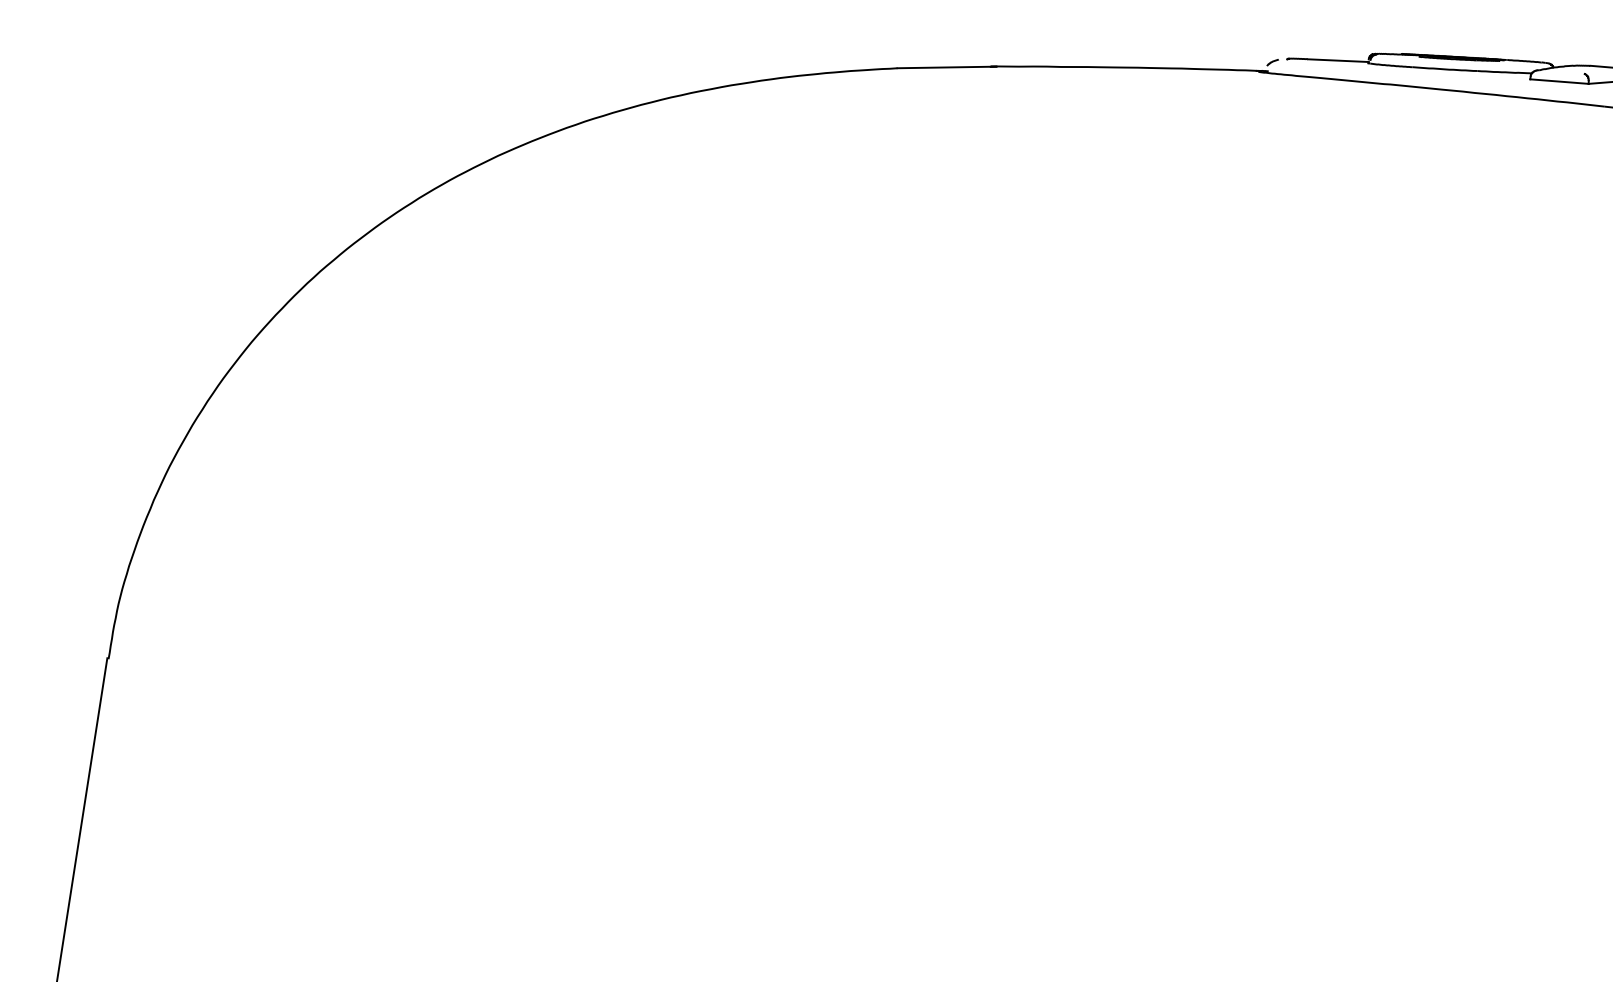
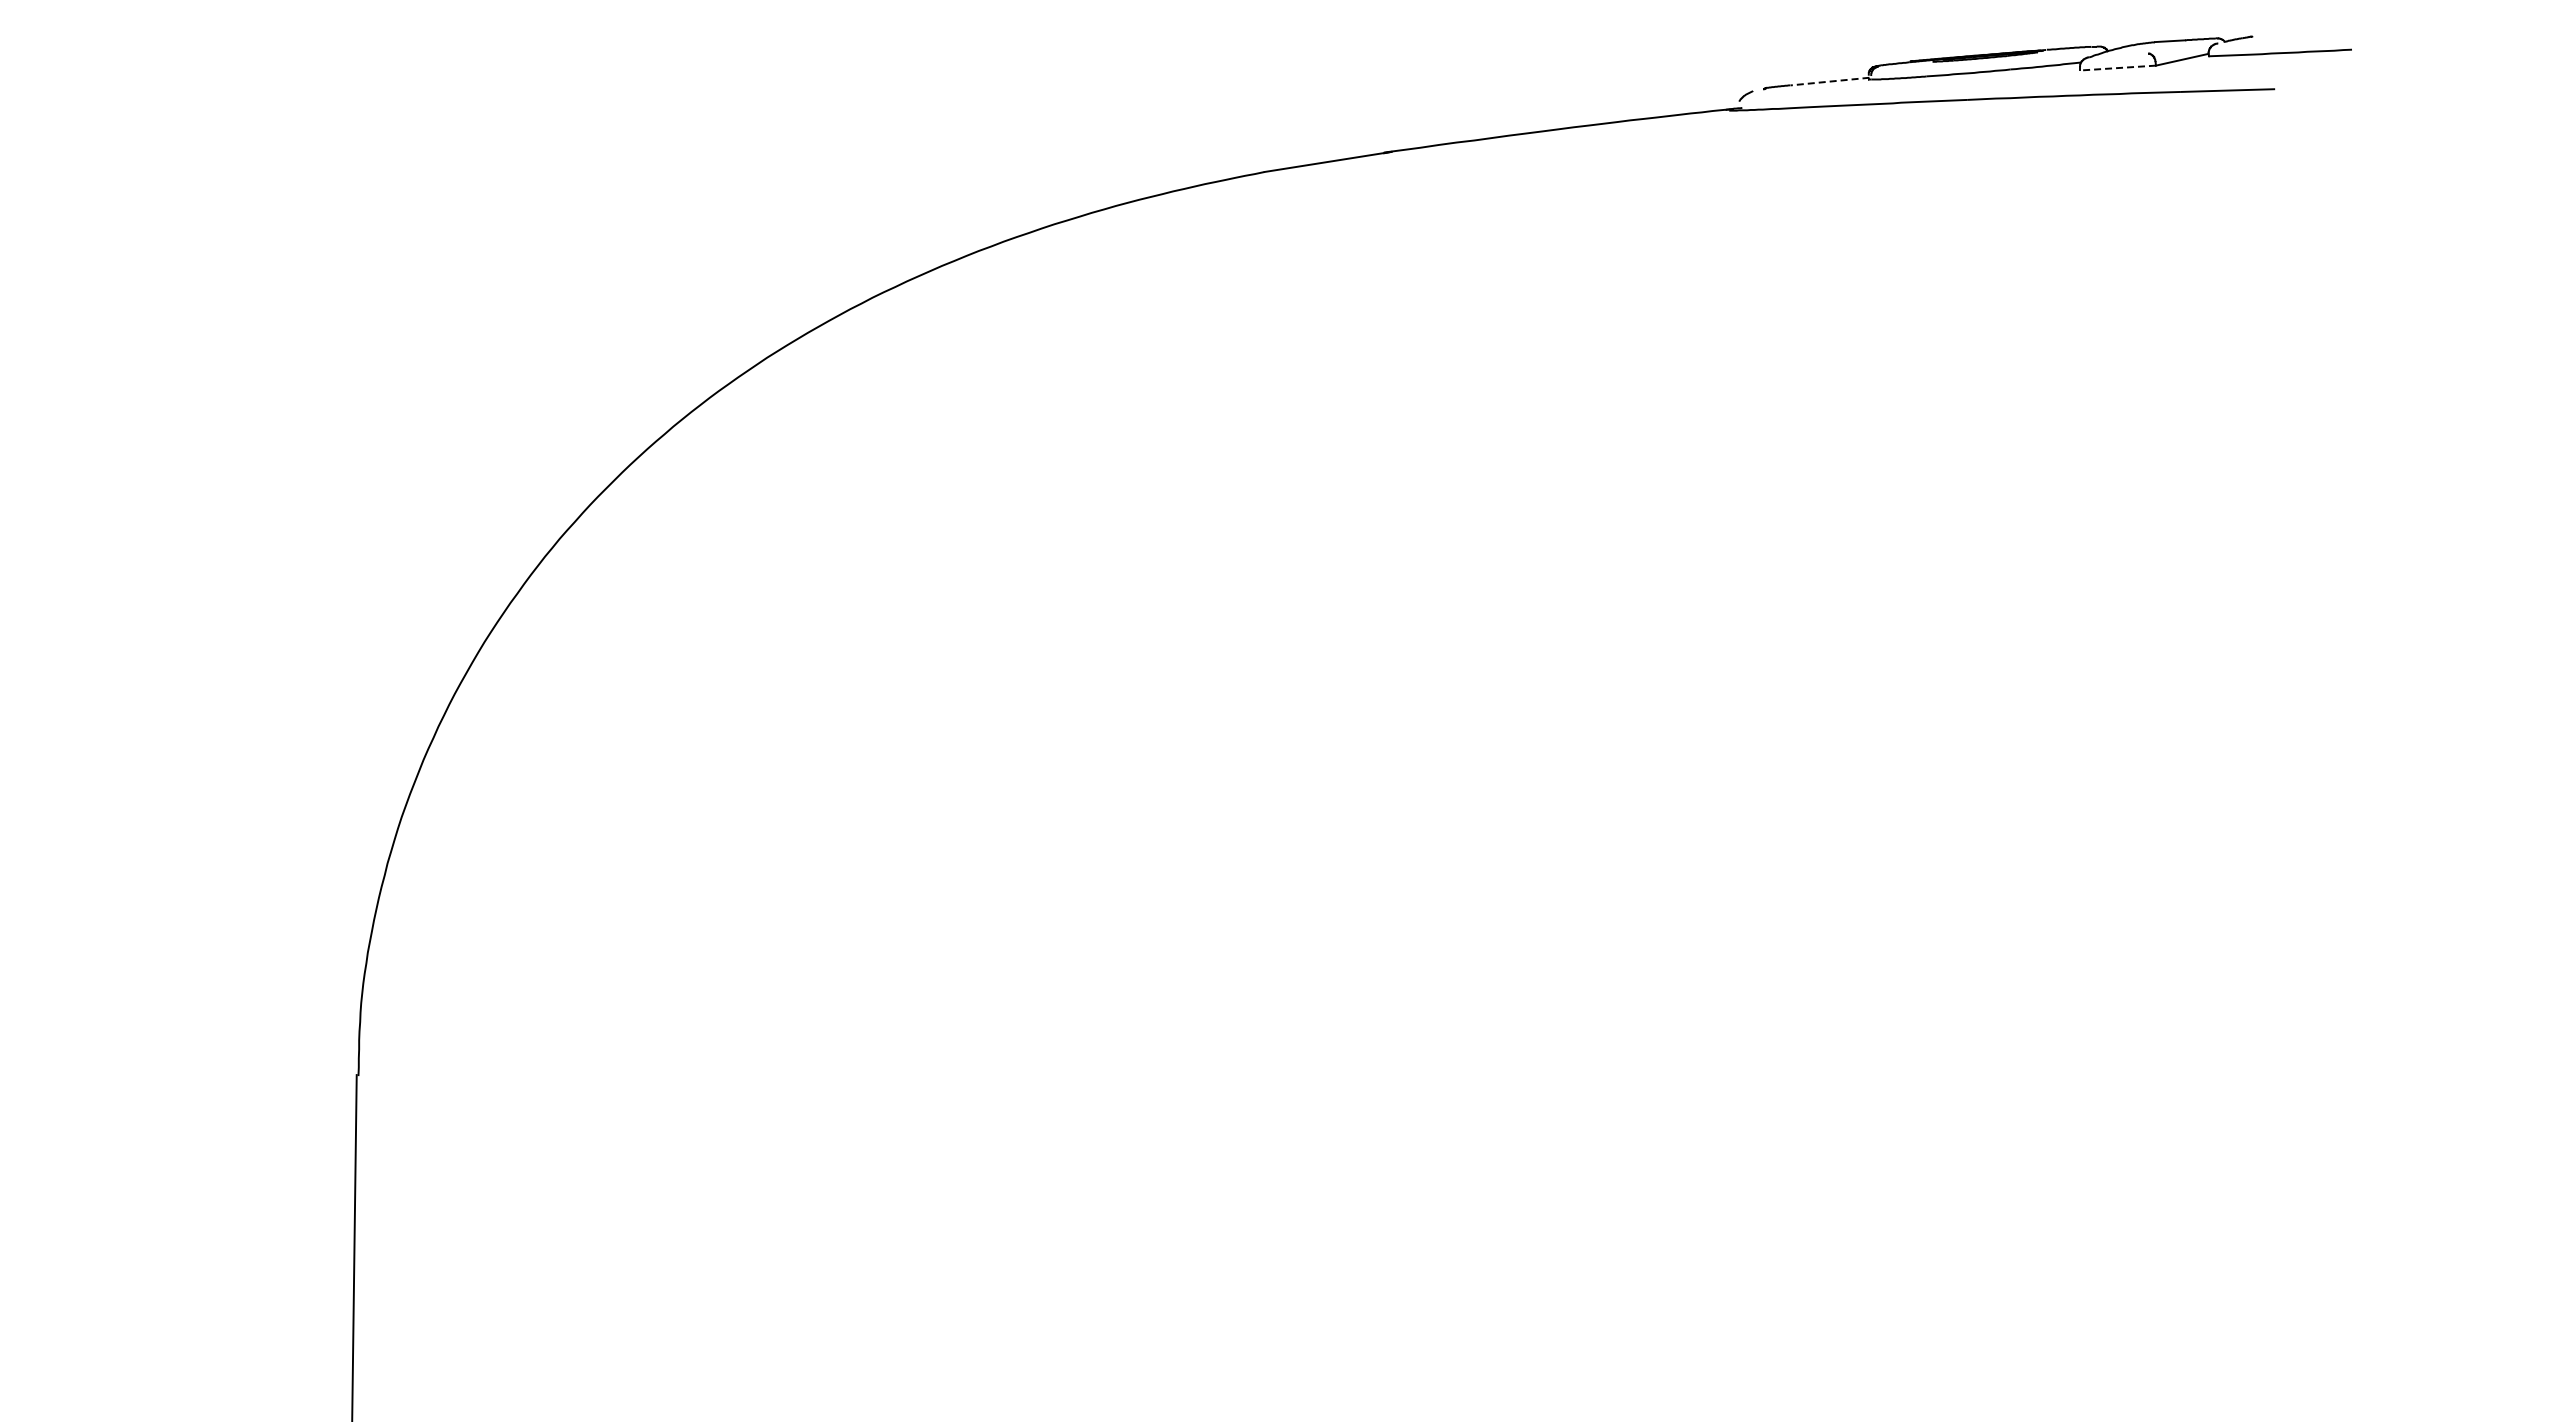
line: (1338, 60) -> (1830, 81), solid -> dashed
line: (1559, 81) -> (2117, 68), solid -> dashed

